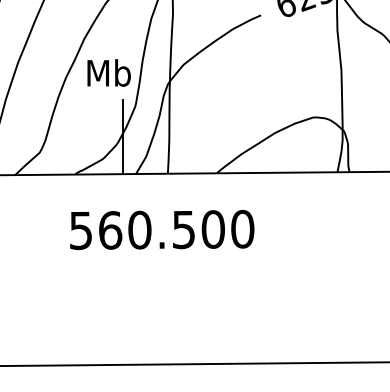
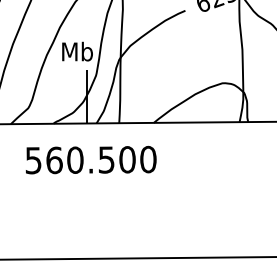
text: (162, 229) -> (91, 159), moved

